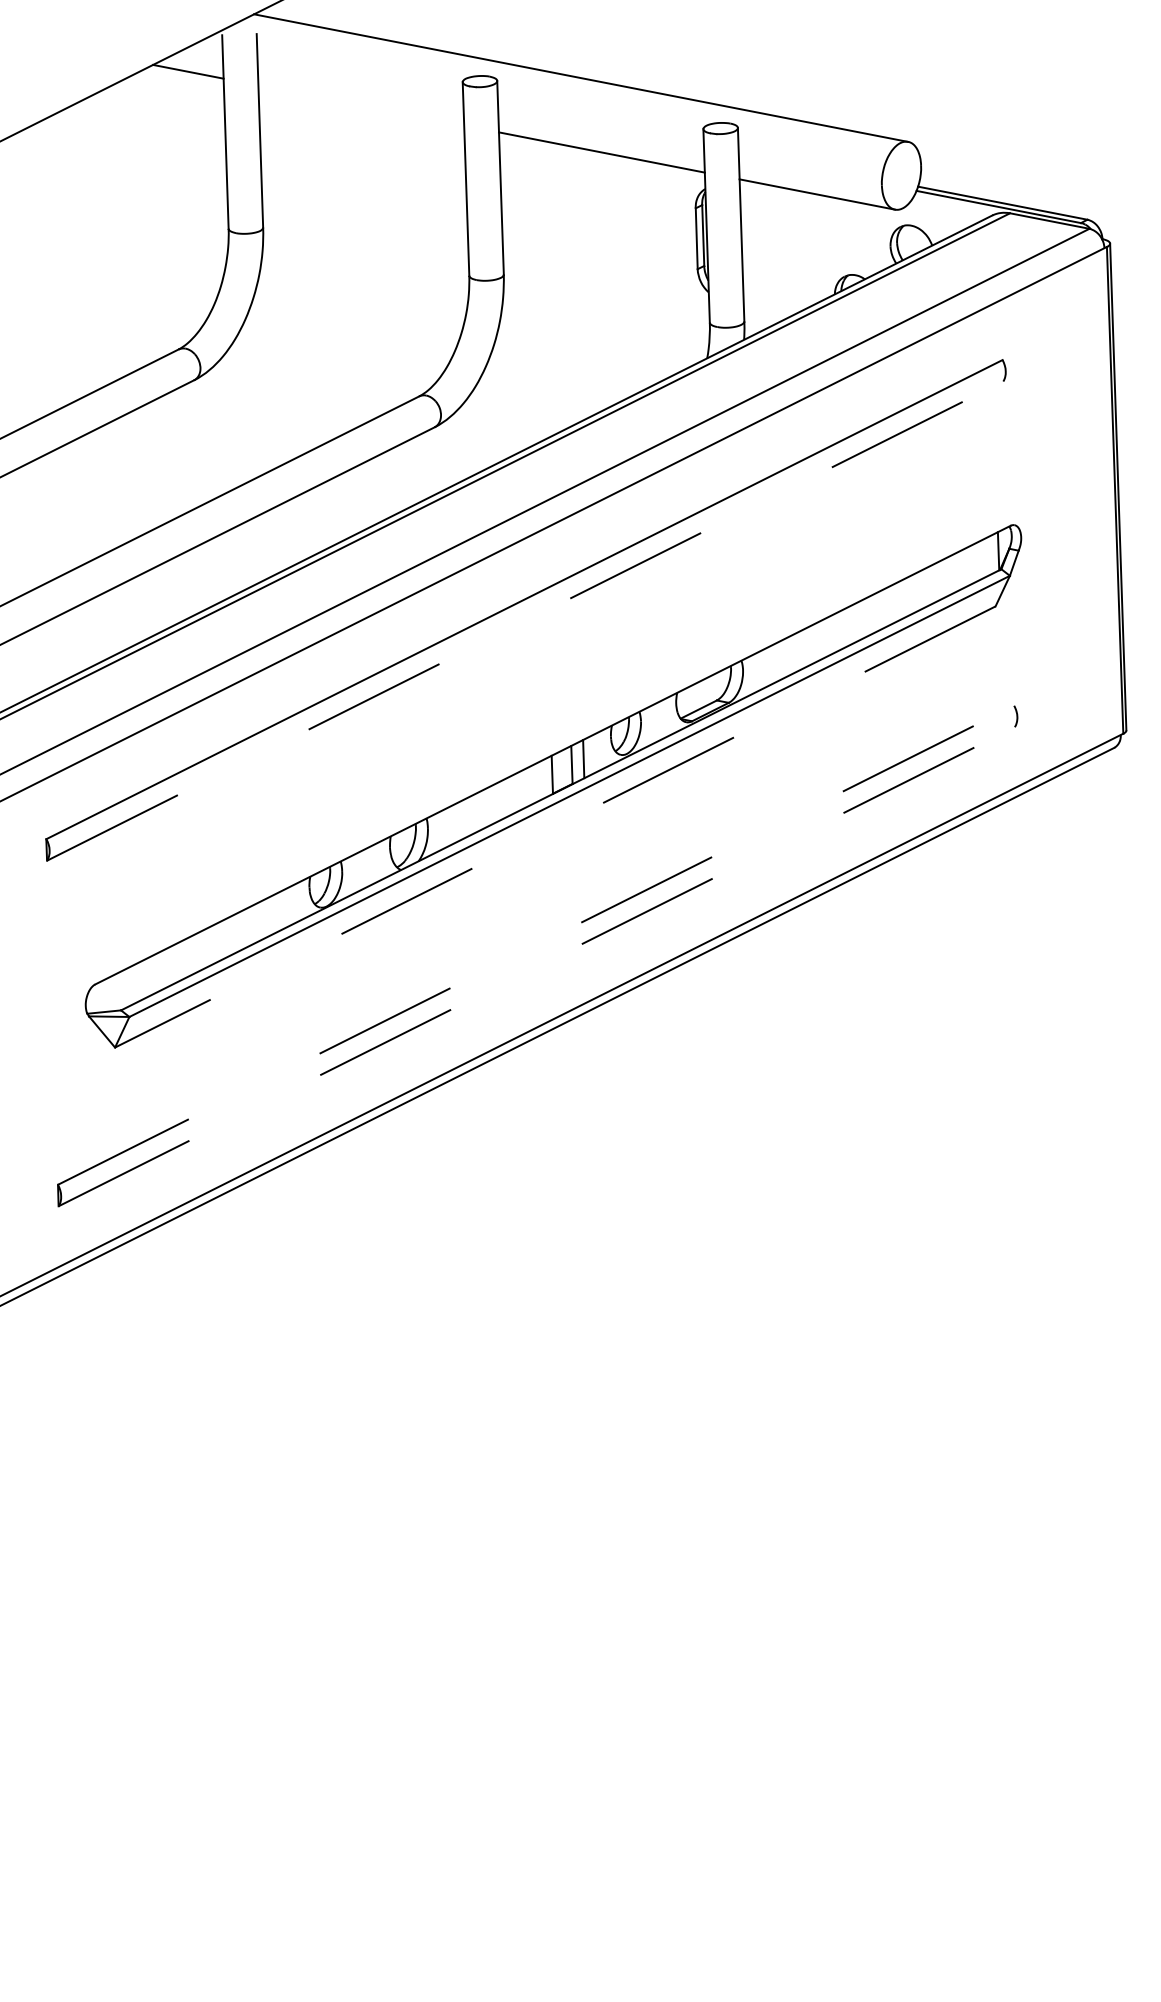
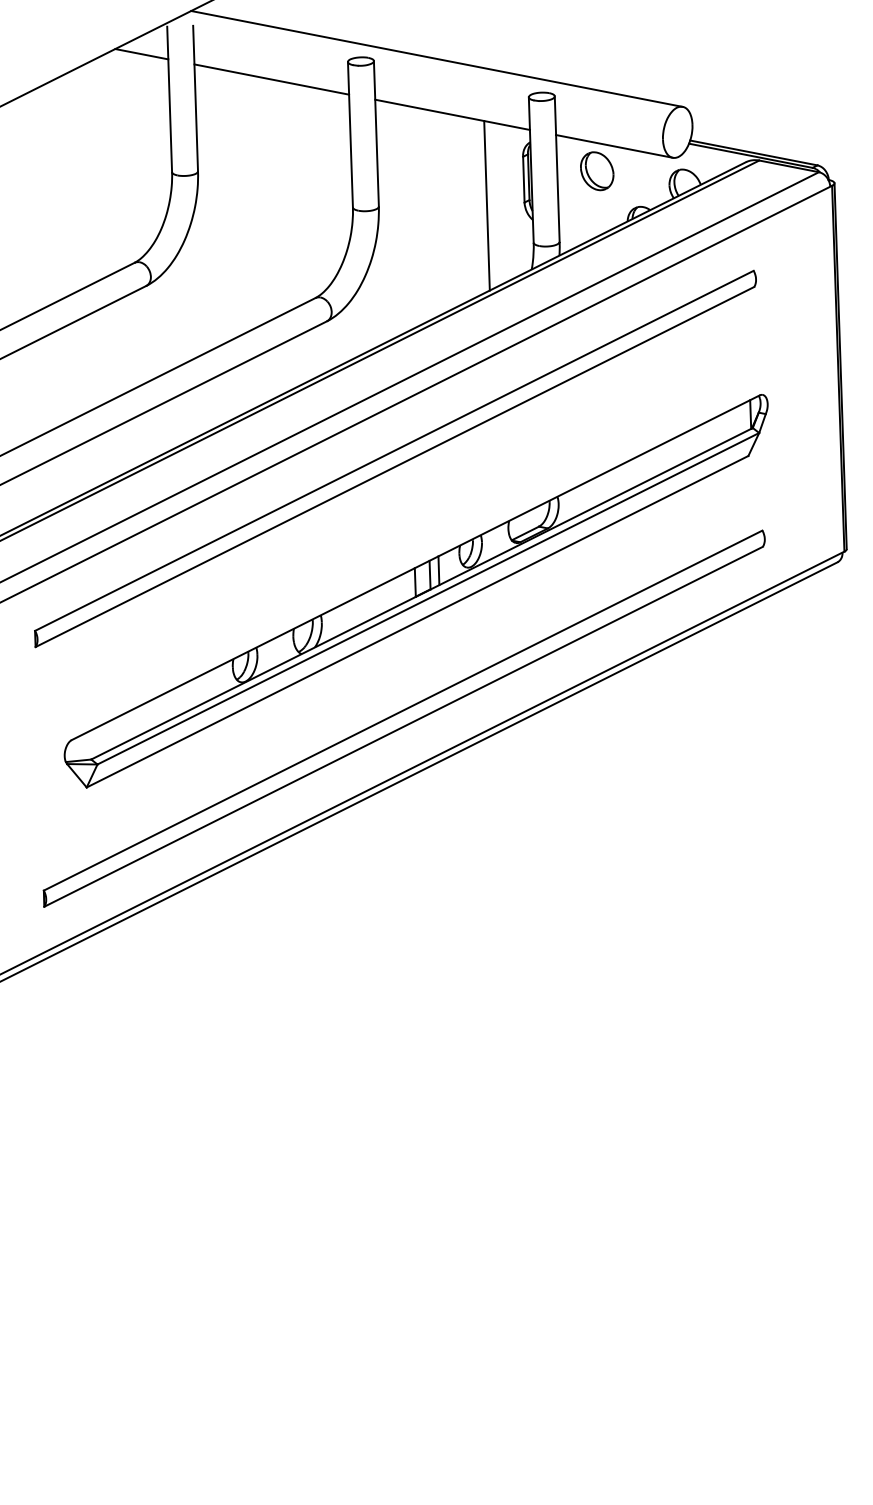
line: (361, 105) -> (271, 79), added
part: (793, 227) -> (596, 171), added
line: (647, 273) -> (486, 205), added
line: (525, 621) -> (395, 467), dashed -> solid
line: (554, 827) -> (416, 622), dashed -> solid
line: (536, 945) -> (403, 710), dashed -> solid
line: (536, 966) -> (403, 726), dashed -> solid

